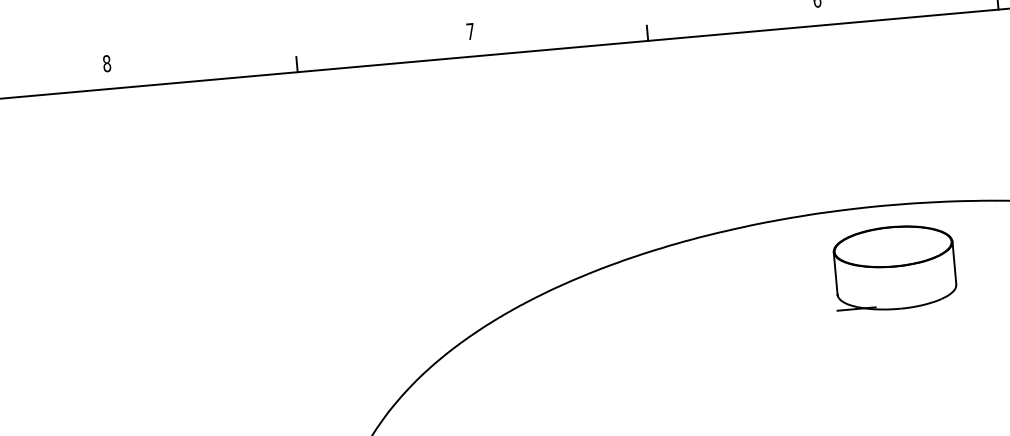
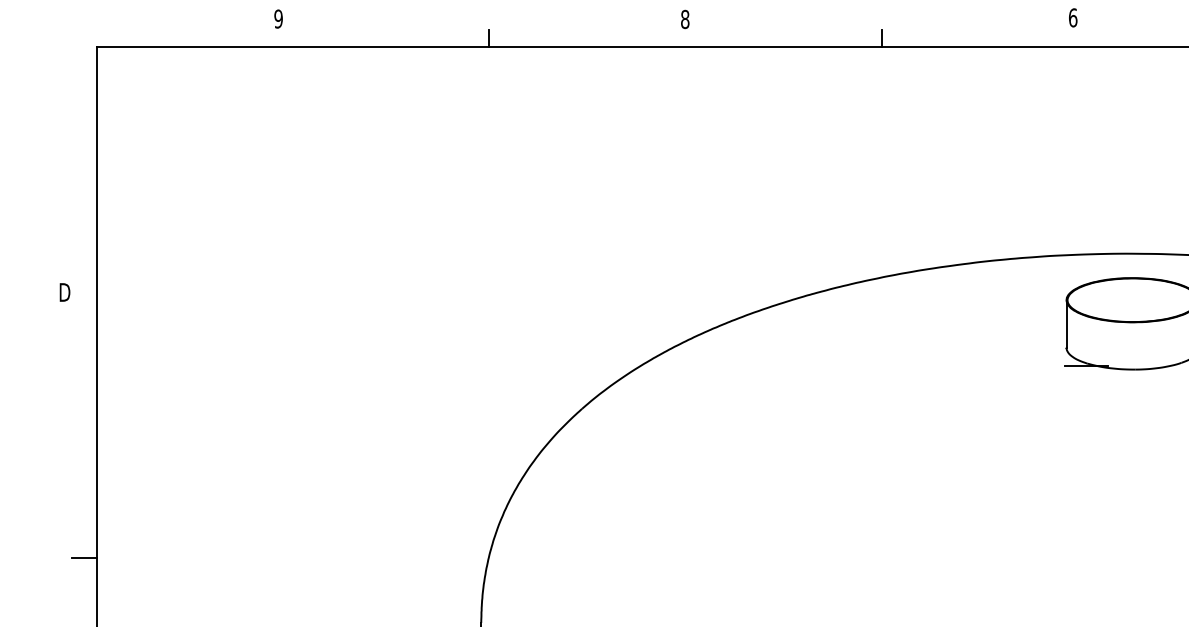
text: (470, 31) -> (685, 19), 7 -> 8
text: (106, 63) -> (278, 18), 8 -> 9

